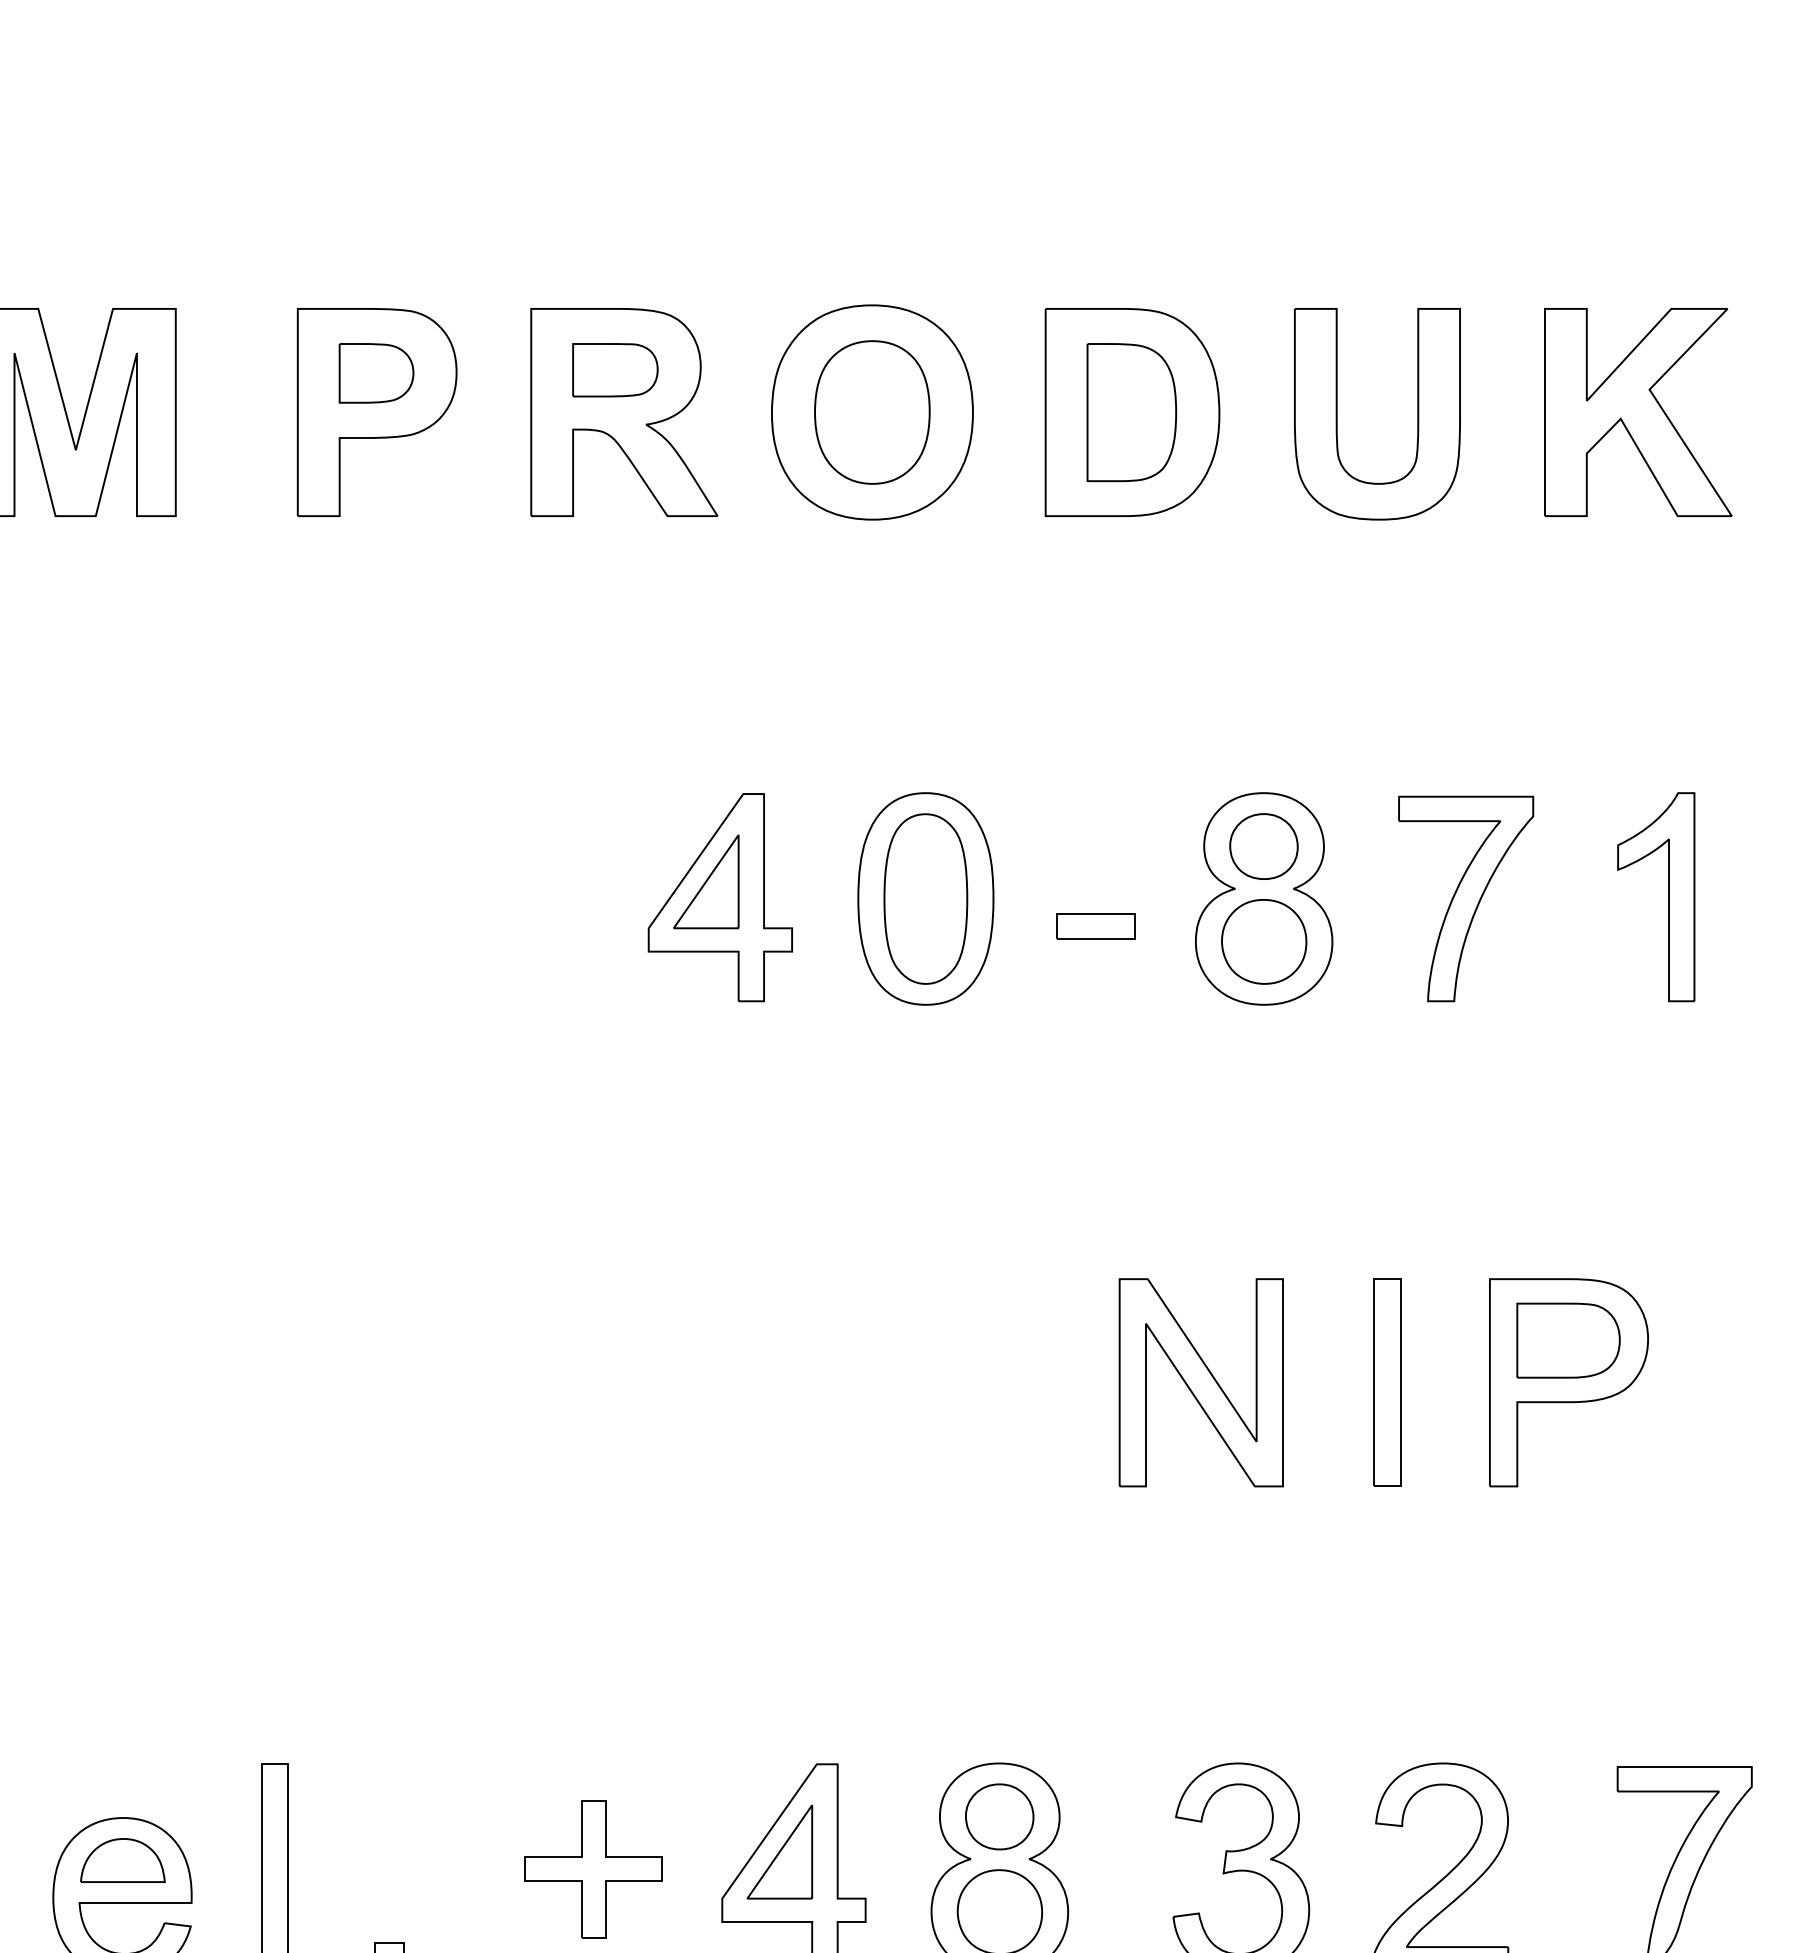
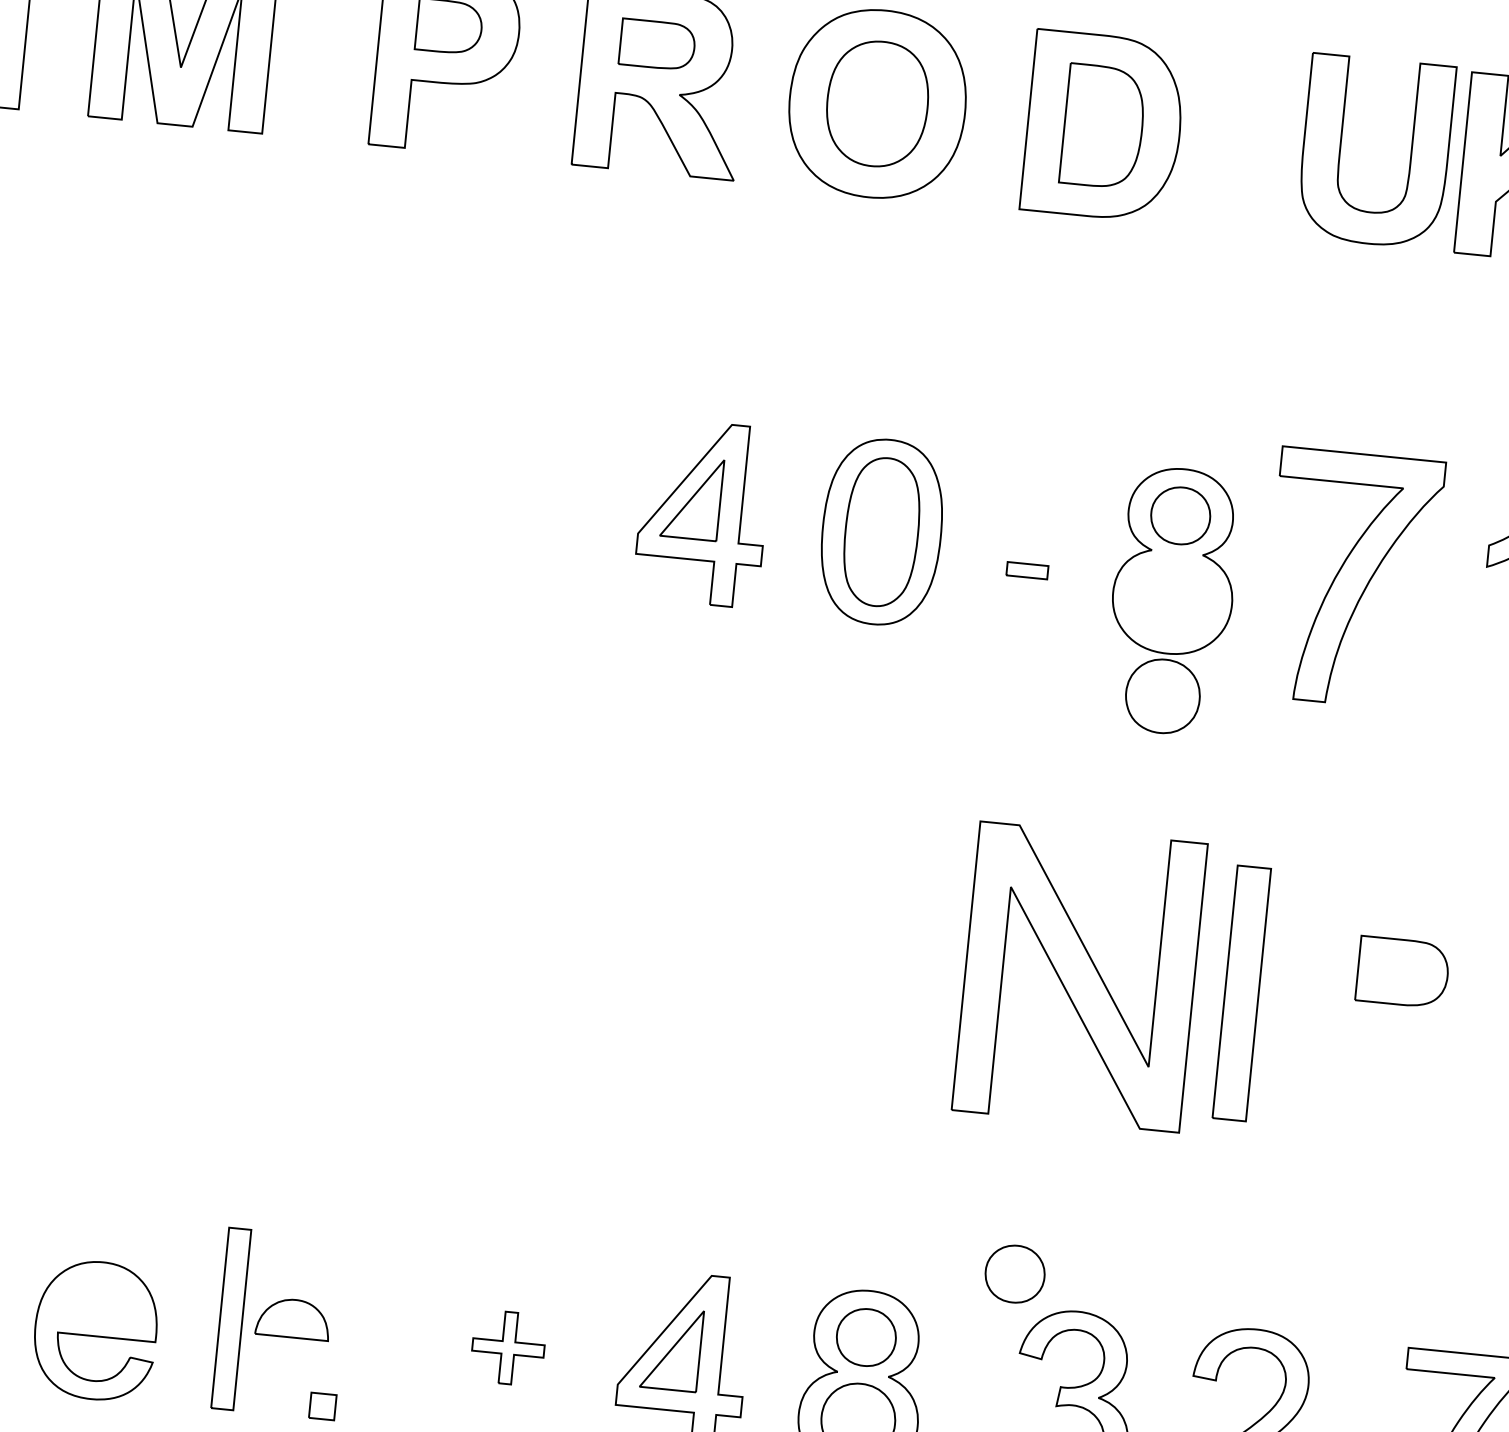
part: (1337, 414) -> (1340, 148), moved
part: (1466, 898) -> (1352, 578), size x1.4
part: (1095, 926) -> (1027, 570), size x0.6
part: (1264, 941) -> (1163, 696), moved
part: (1200, 1382) -> (1078, 976), size x1.6
part: (1387, 1382) -> (1241, 993), size x1.4
part: (1568, 1382) -> (1399, 1008), removed
part: (1161, 1727) -> (1014, 1273), added
part: (122, 1860) -> (293, 1318), moved
part: (593, 1869) -> (508, 1348), size x0.6

